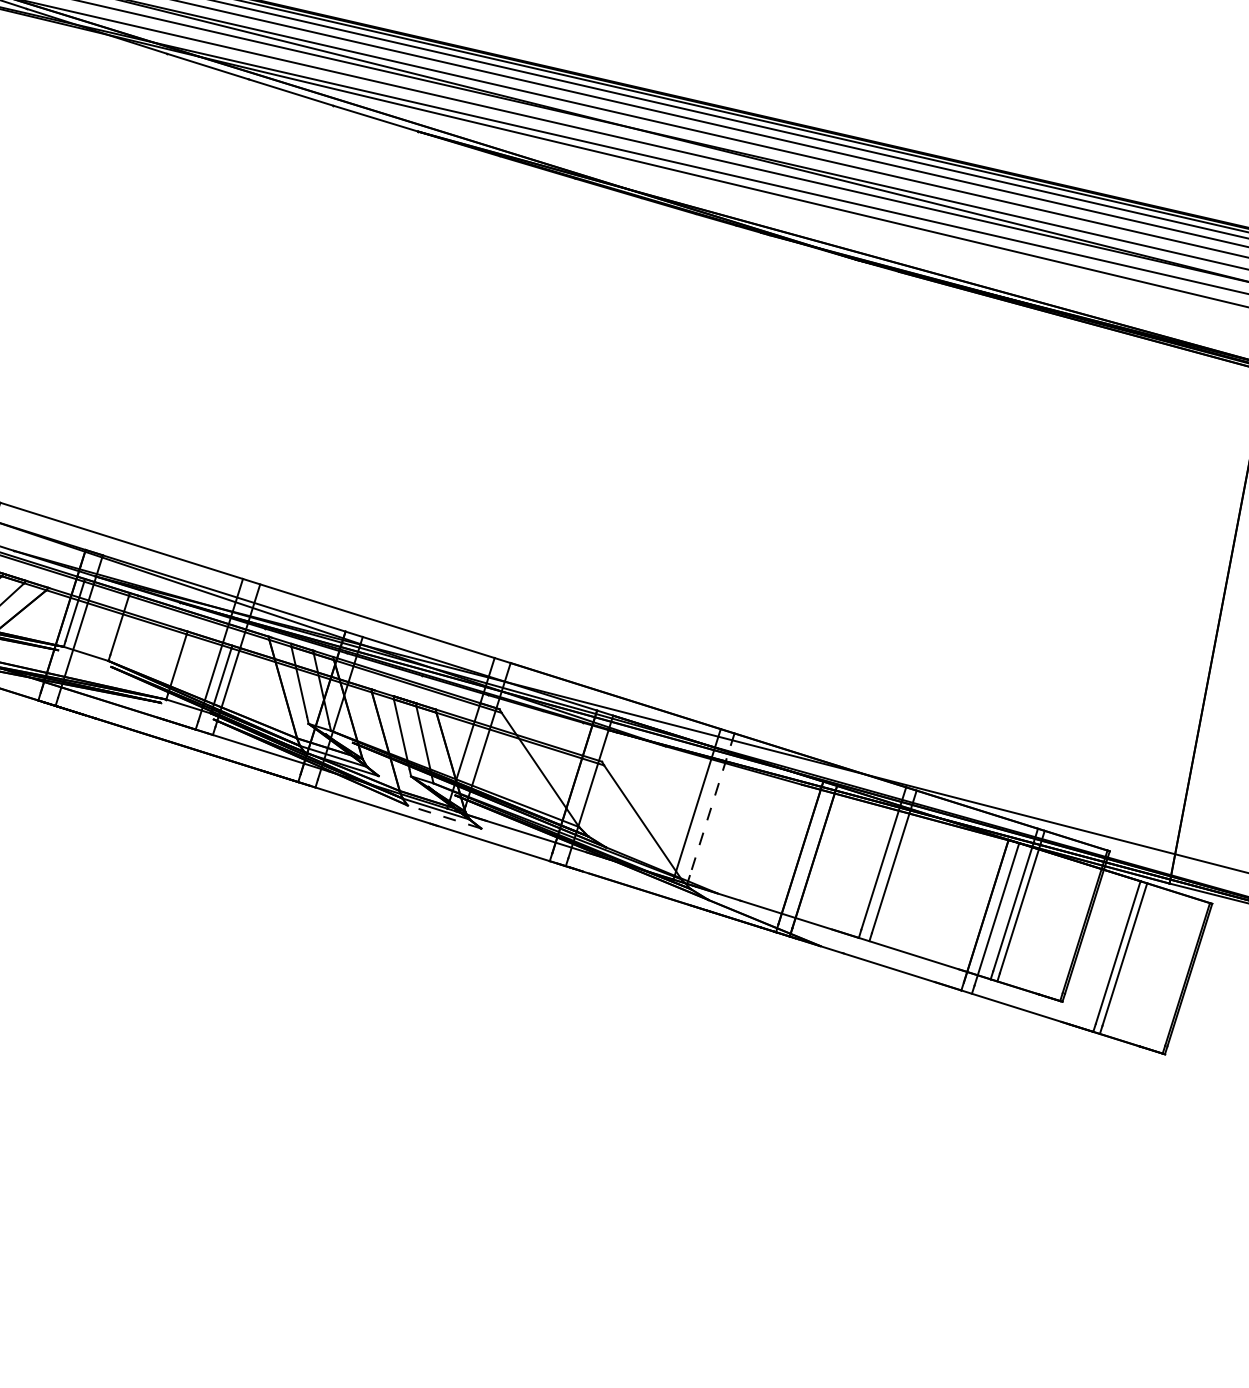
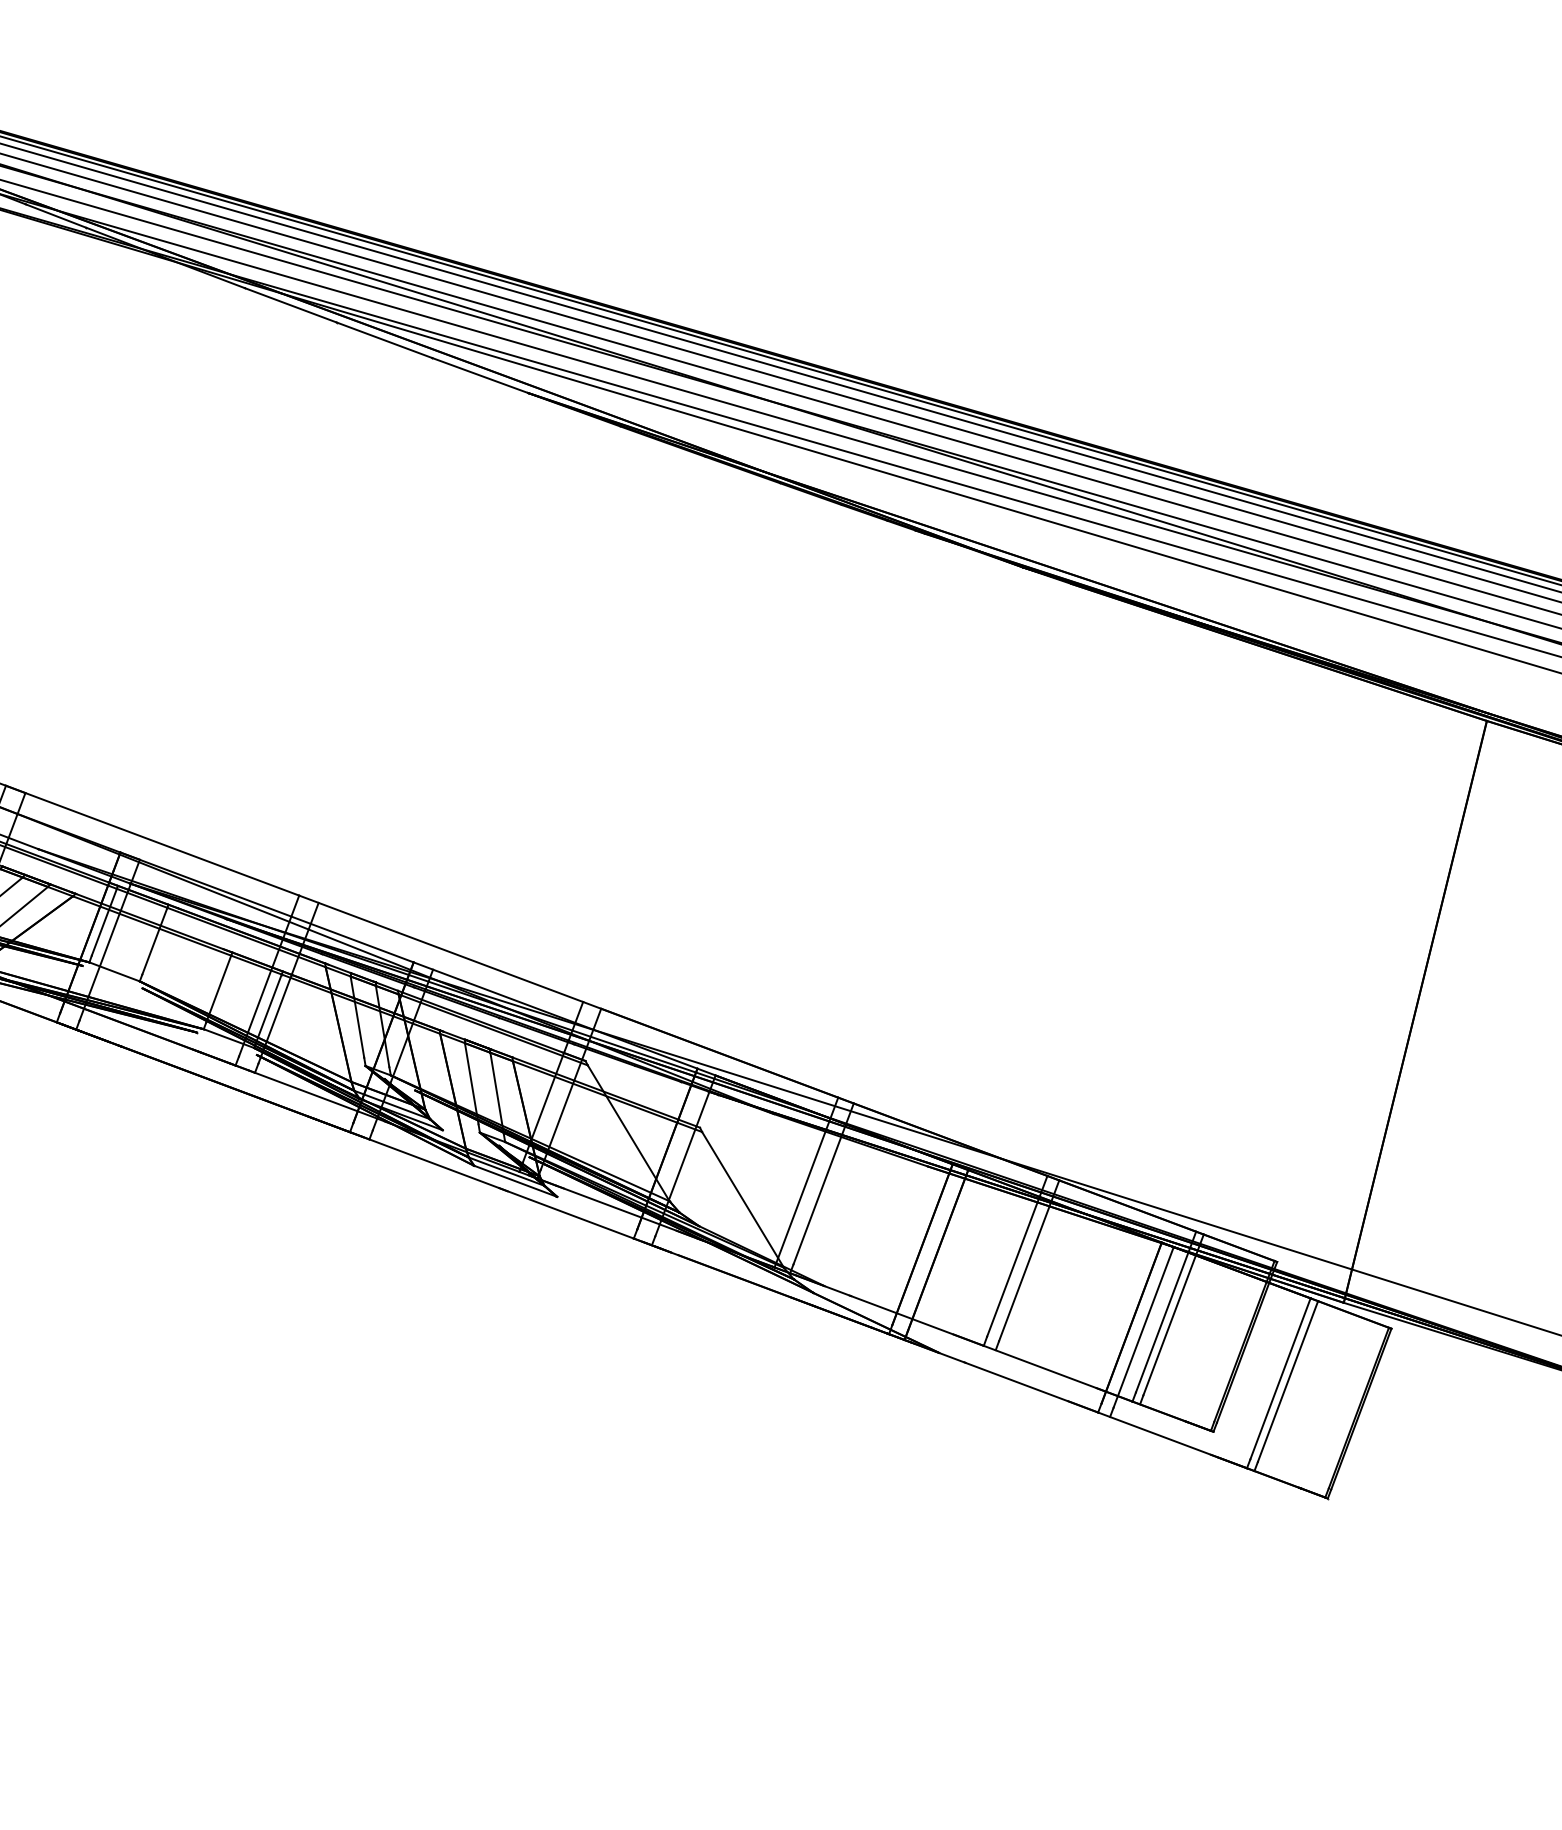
line: (711, 804) -> (823, 1183), dashed -> solid
line: (443, 816) -> (514, 1180), dashed -> solid

